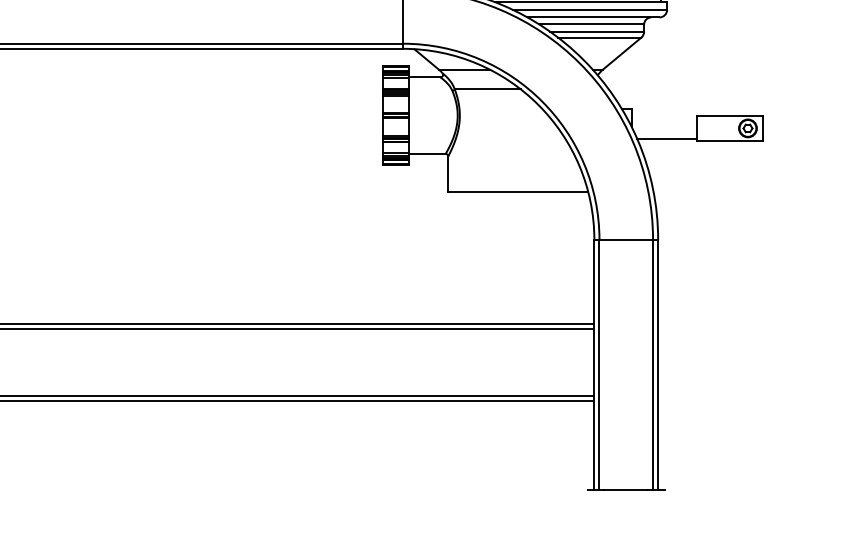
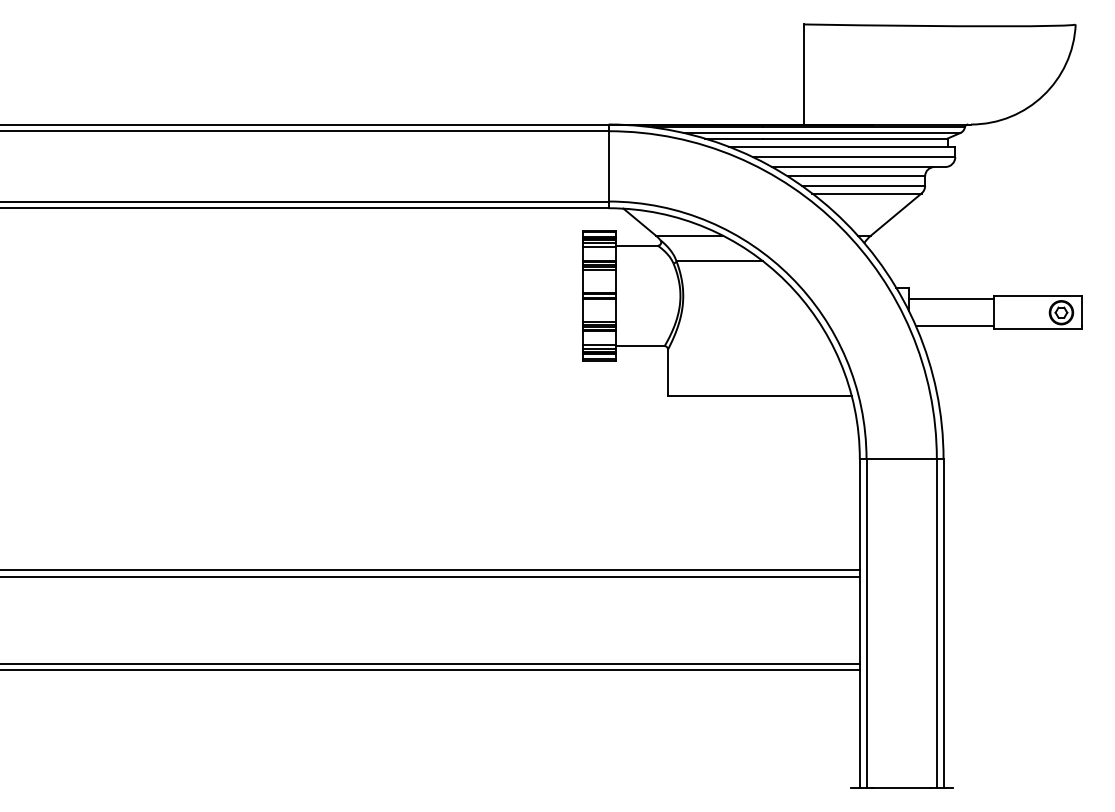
line: (664, 118) -> (951, 299), added

